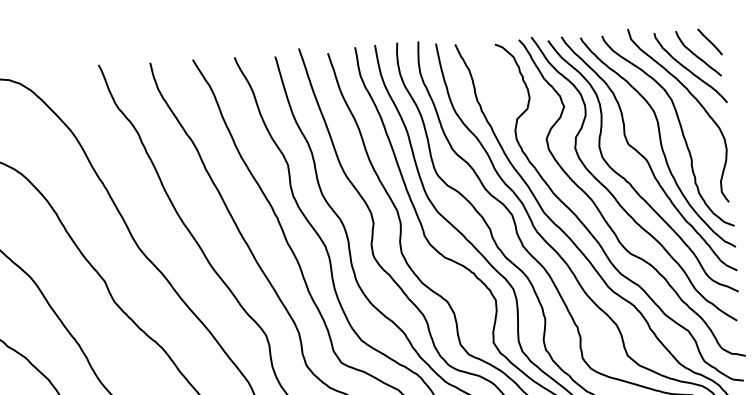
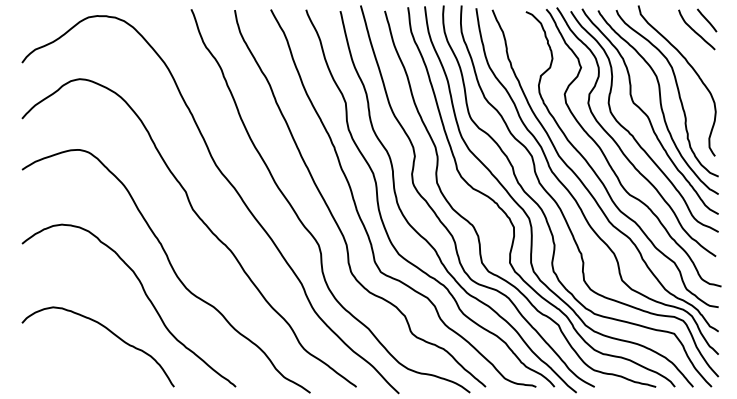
curve: (689, 69) -> (688, 42), removed

